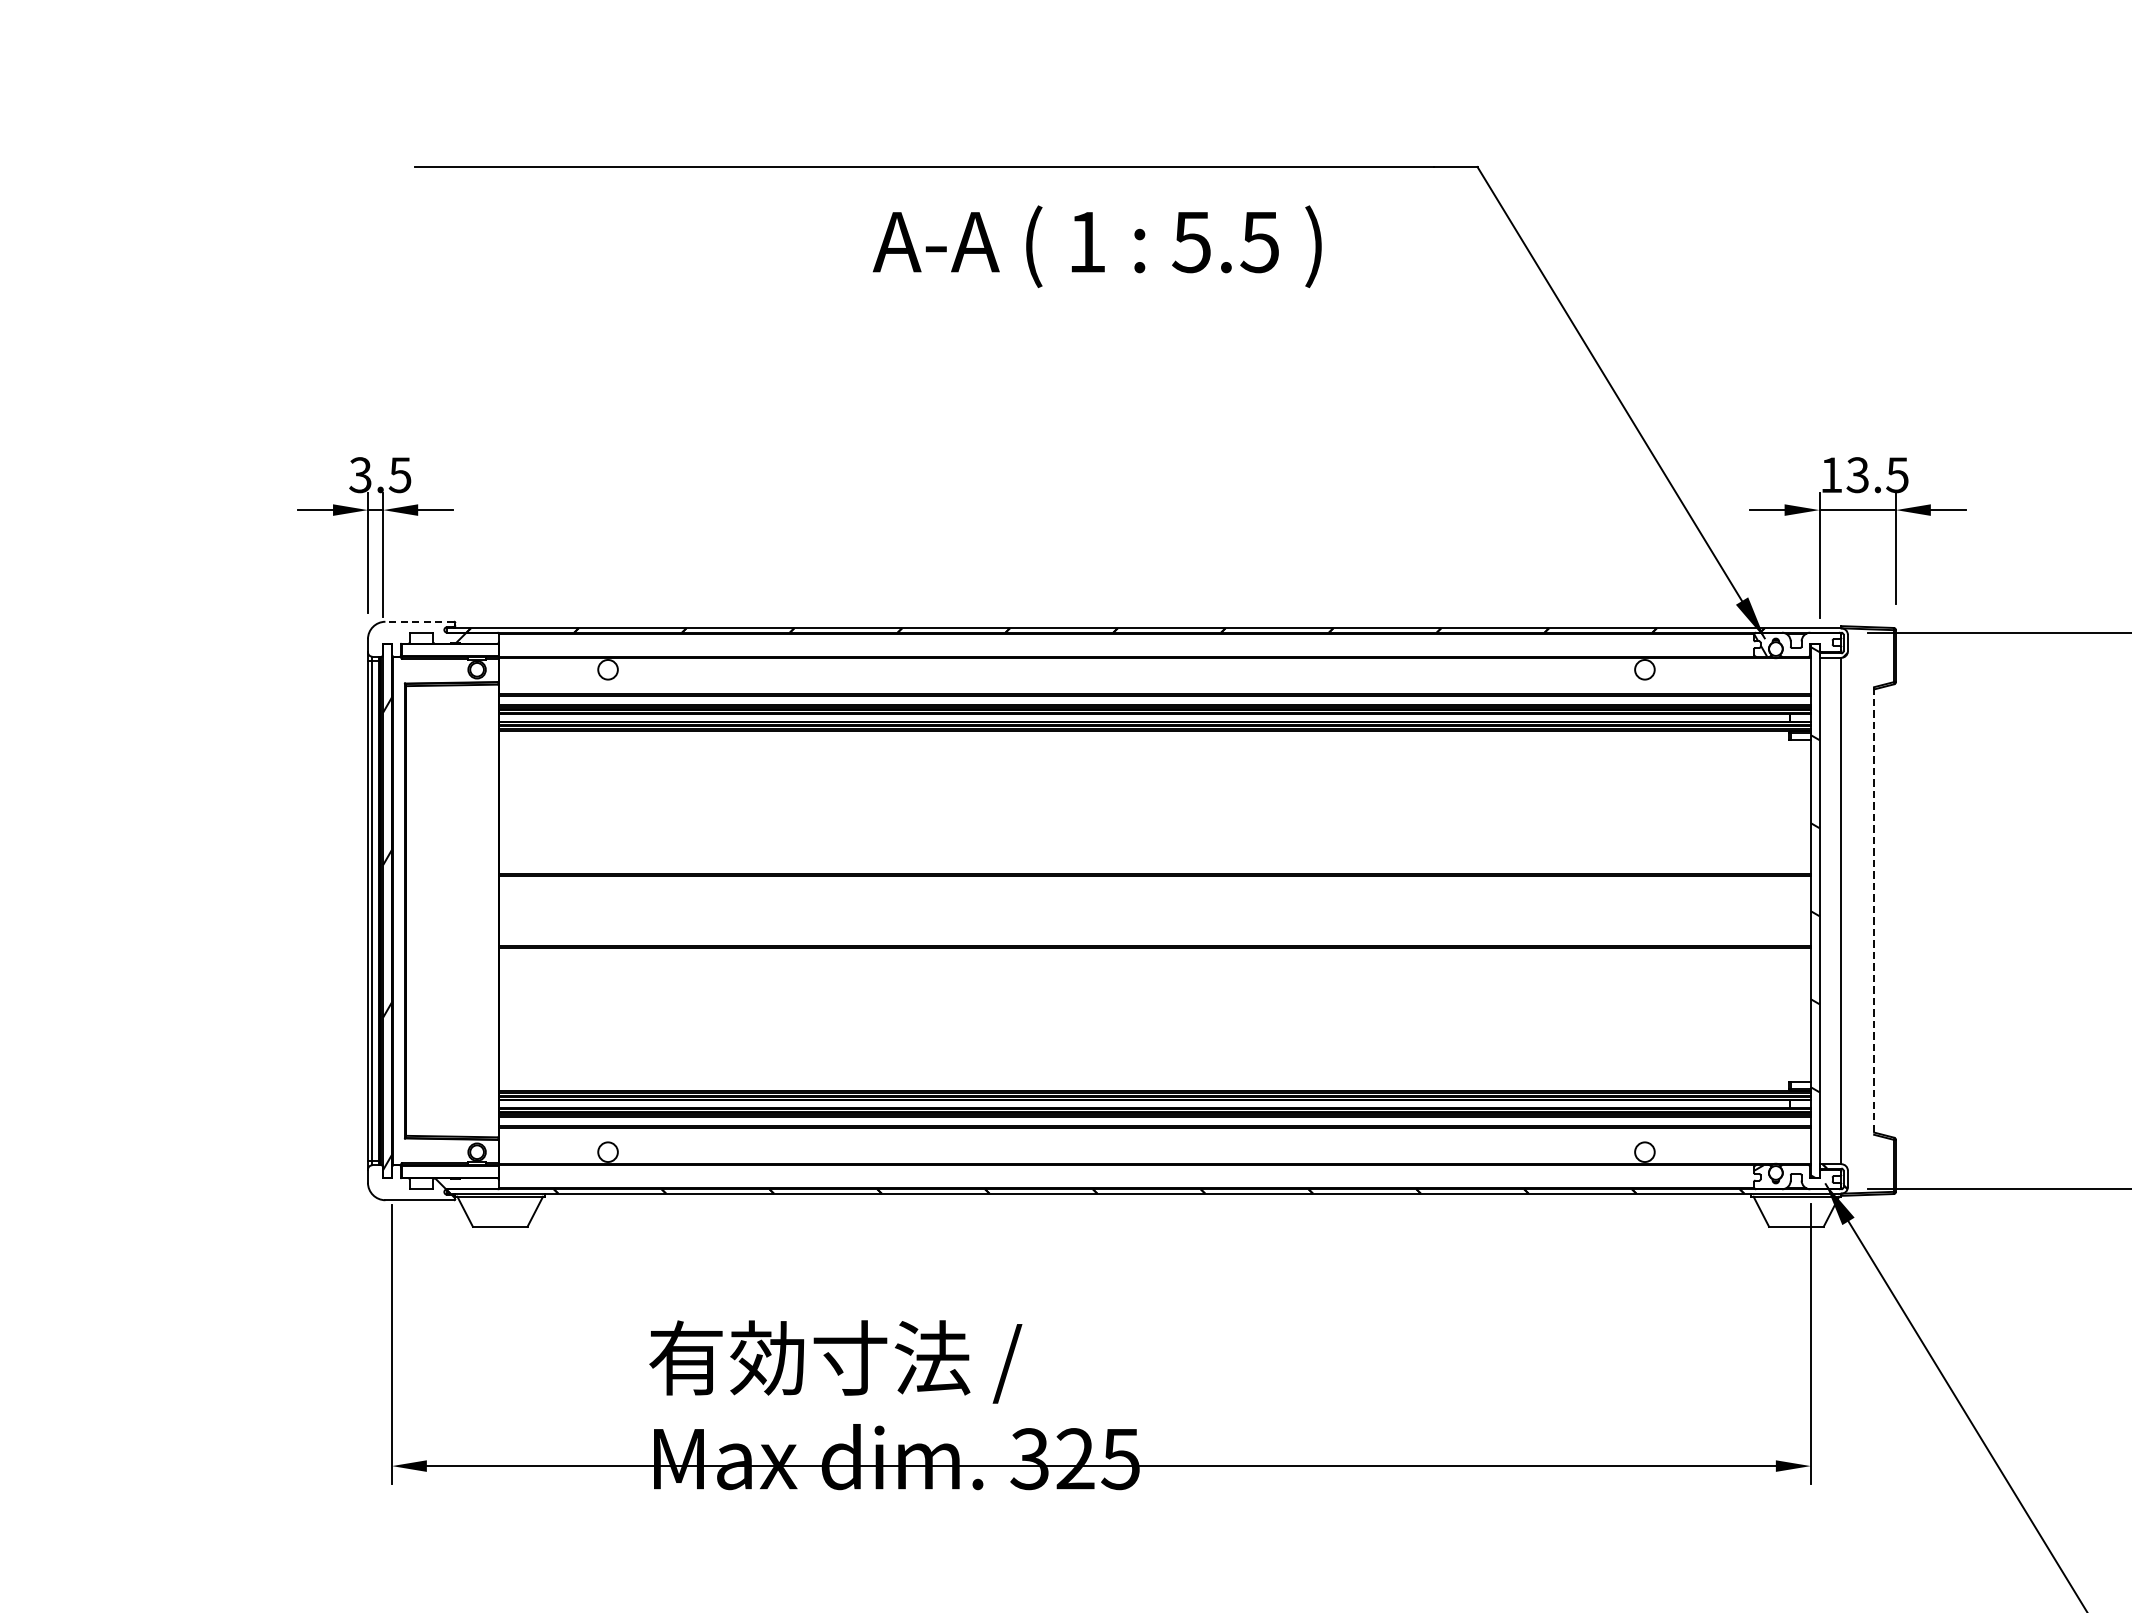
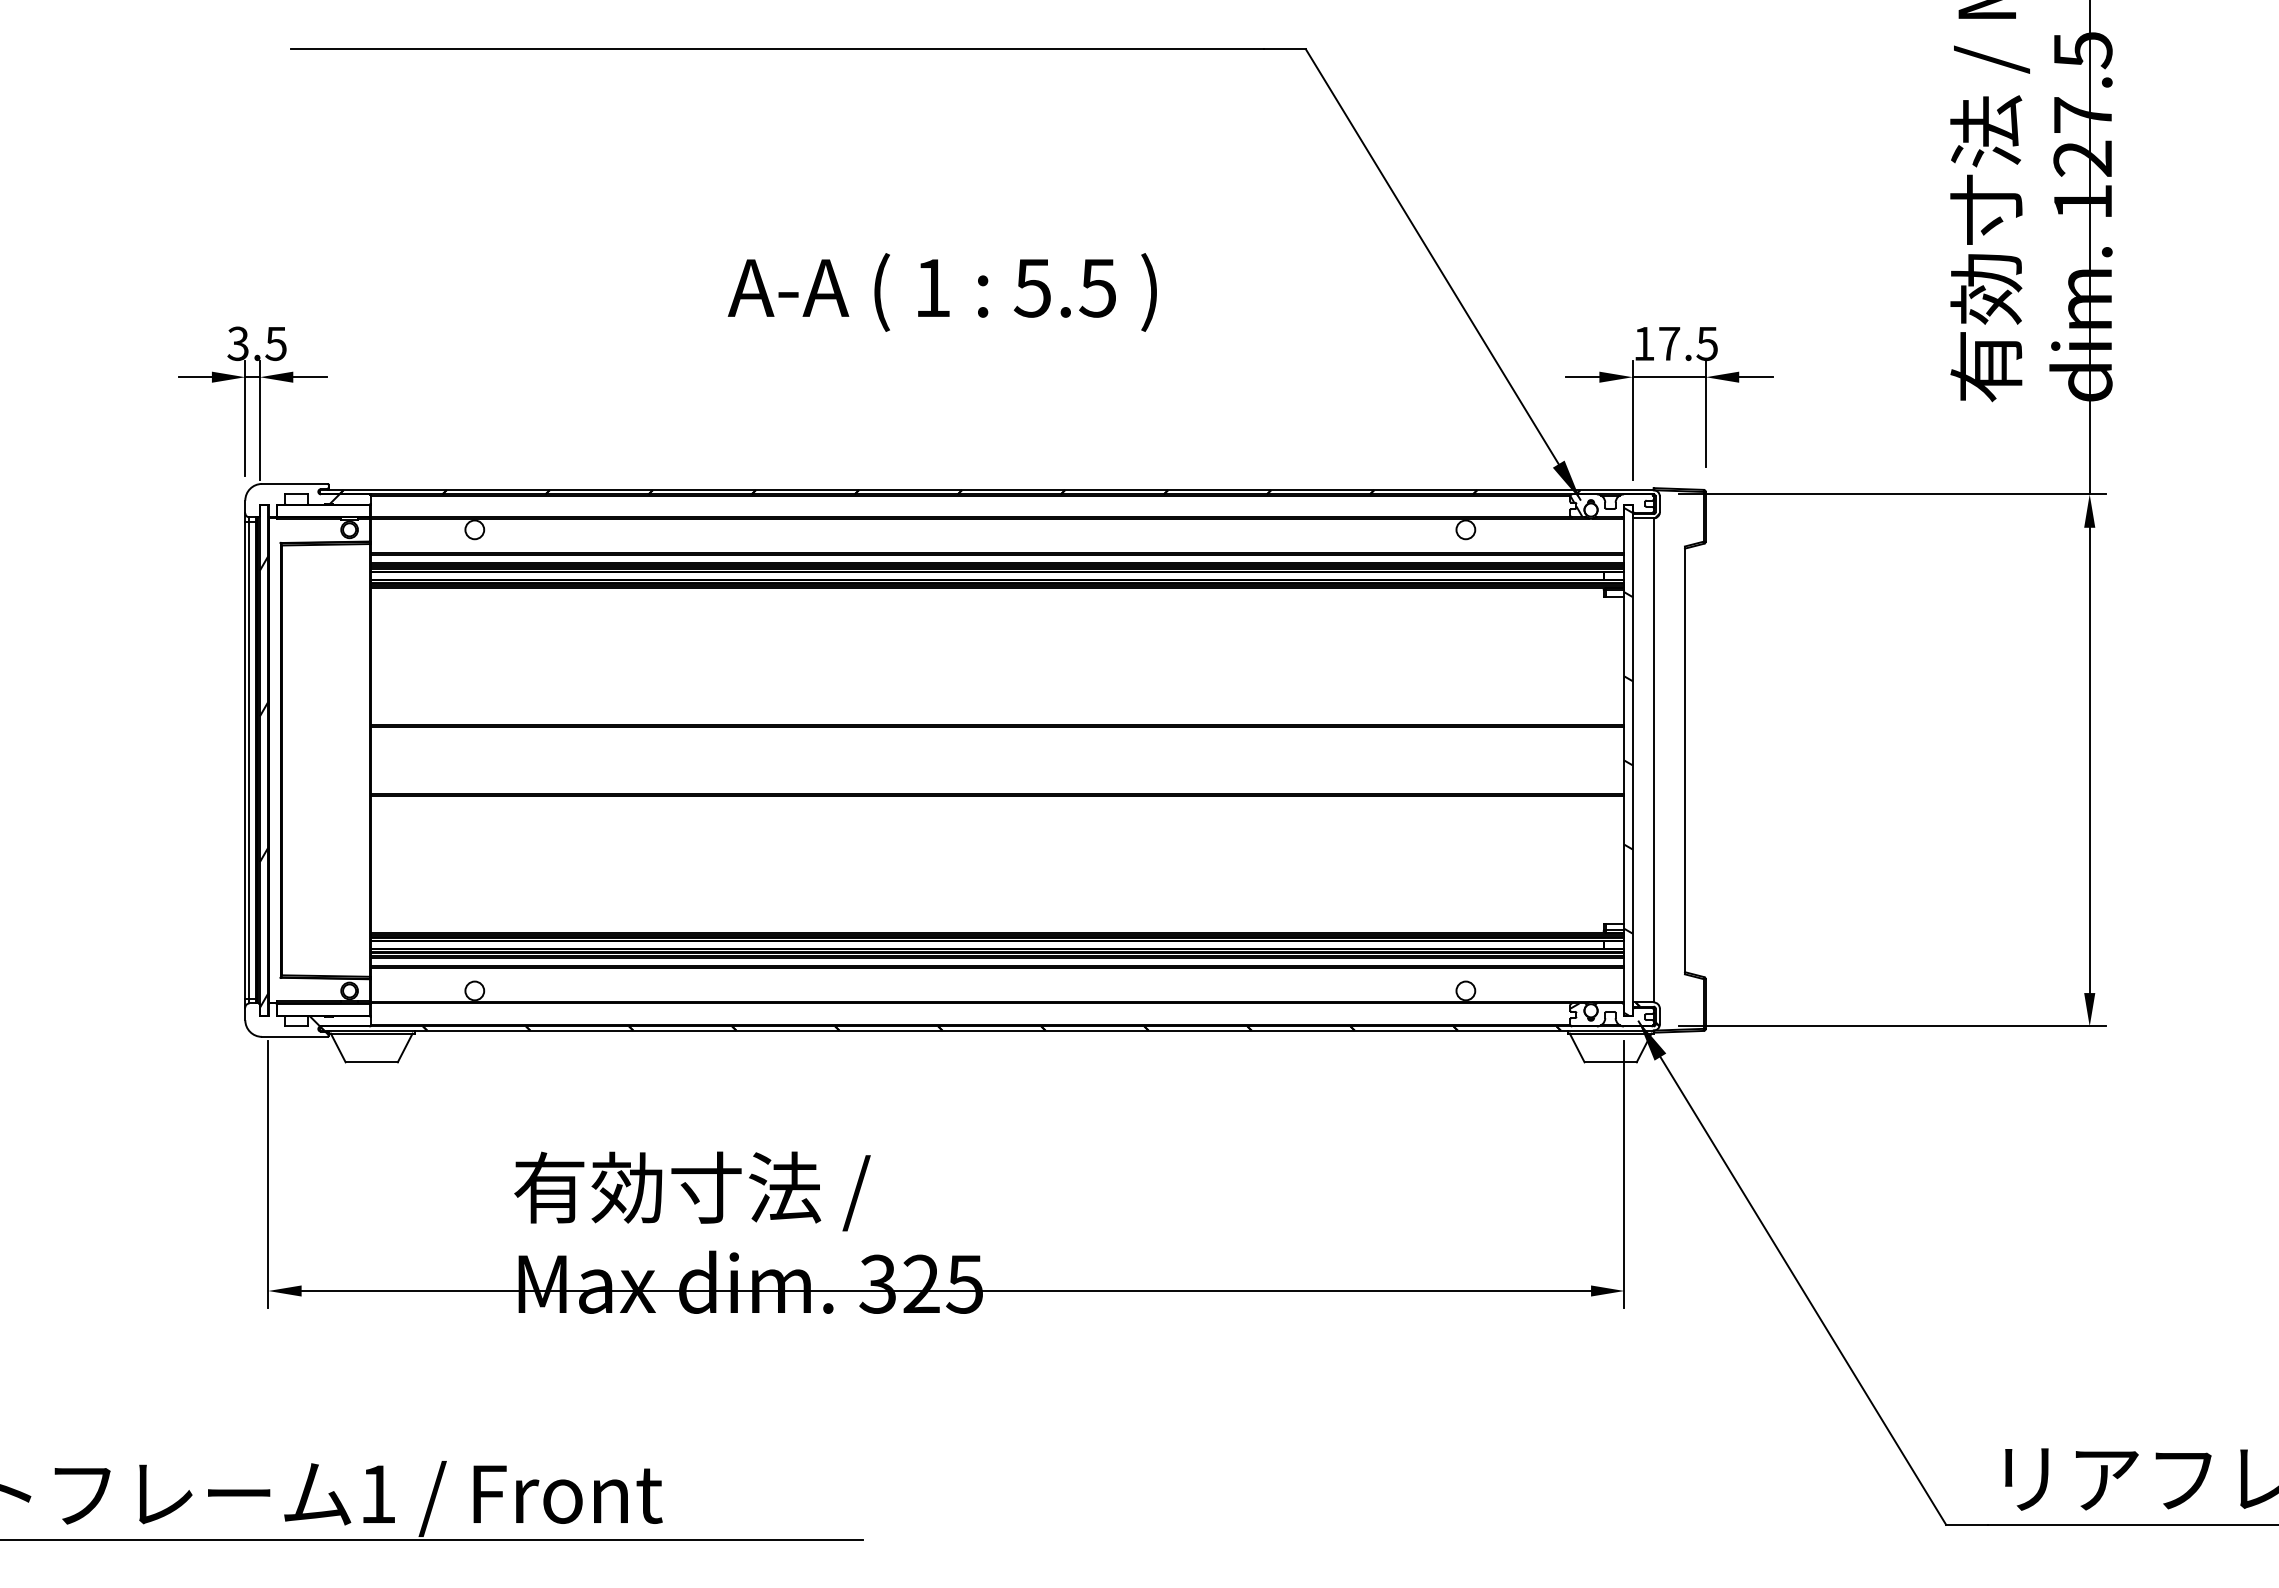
text: (1096, 246) -> (941, 292), moved
text: (1857, 474) -> (1669, 343), 13.5 -> 17.5
line: (419, 621) -> (294, 483), dashed -> solid
line: (1873, 911) -> (1684, 760), dashed -> solid

